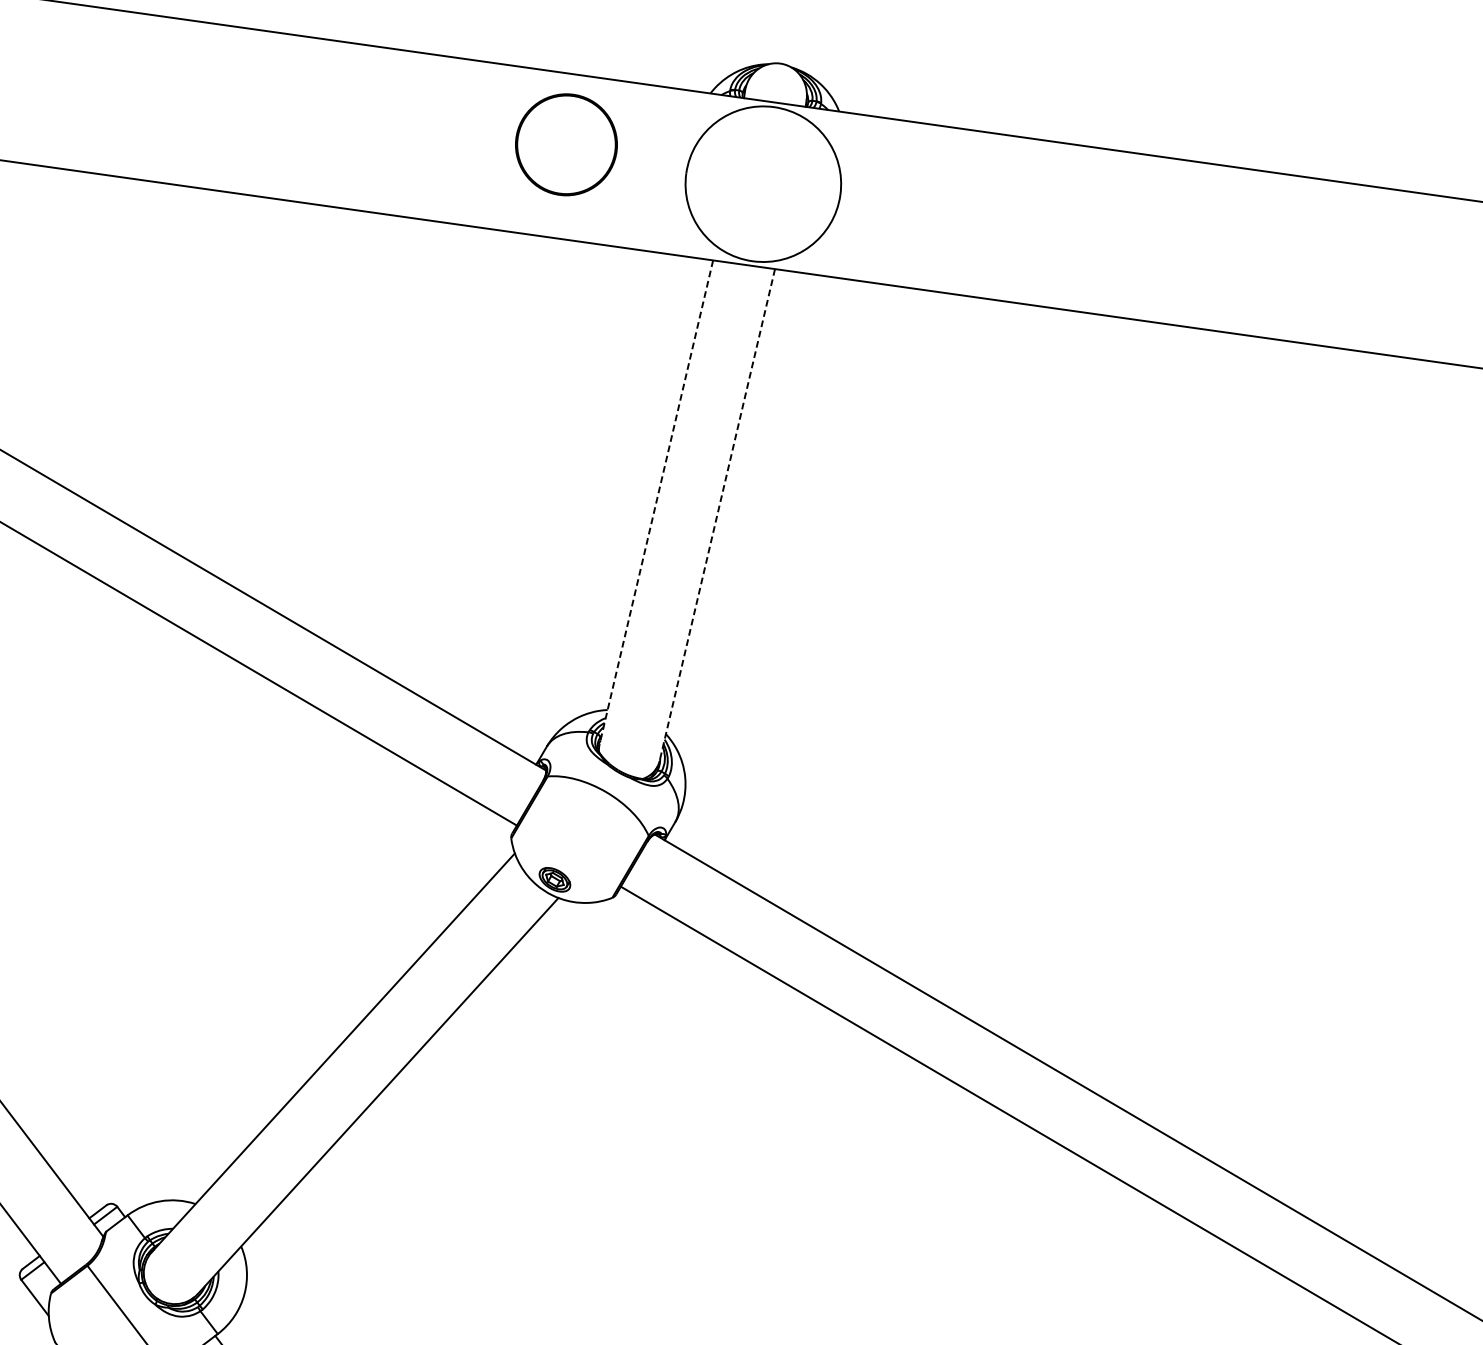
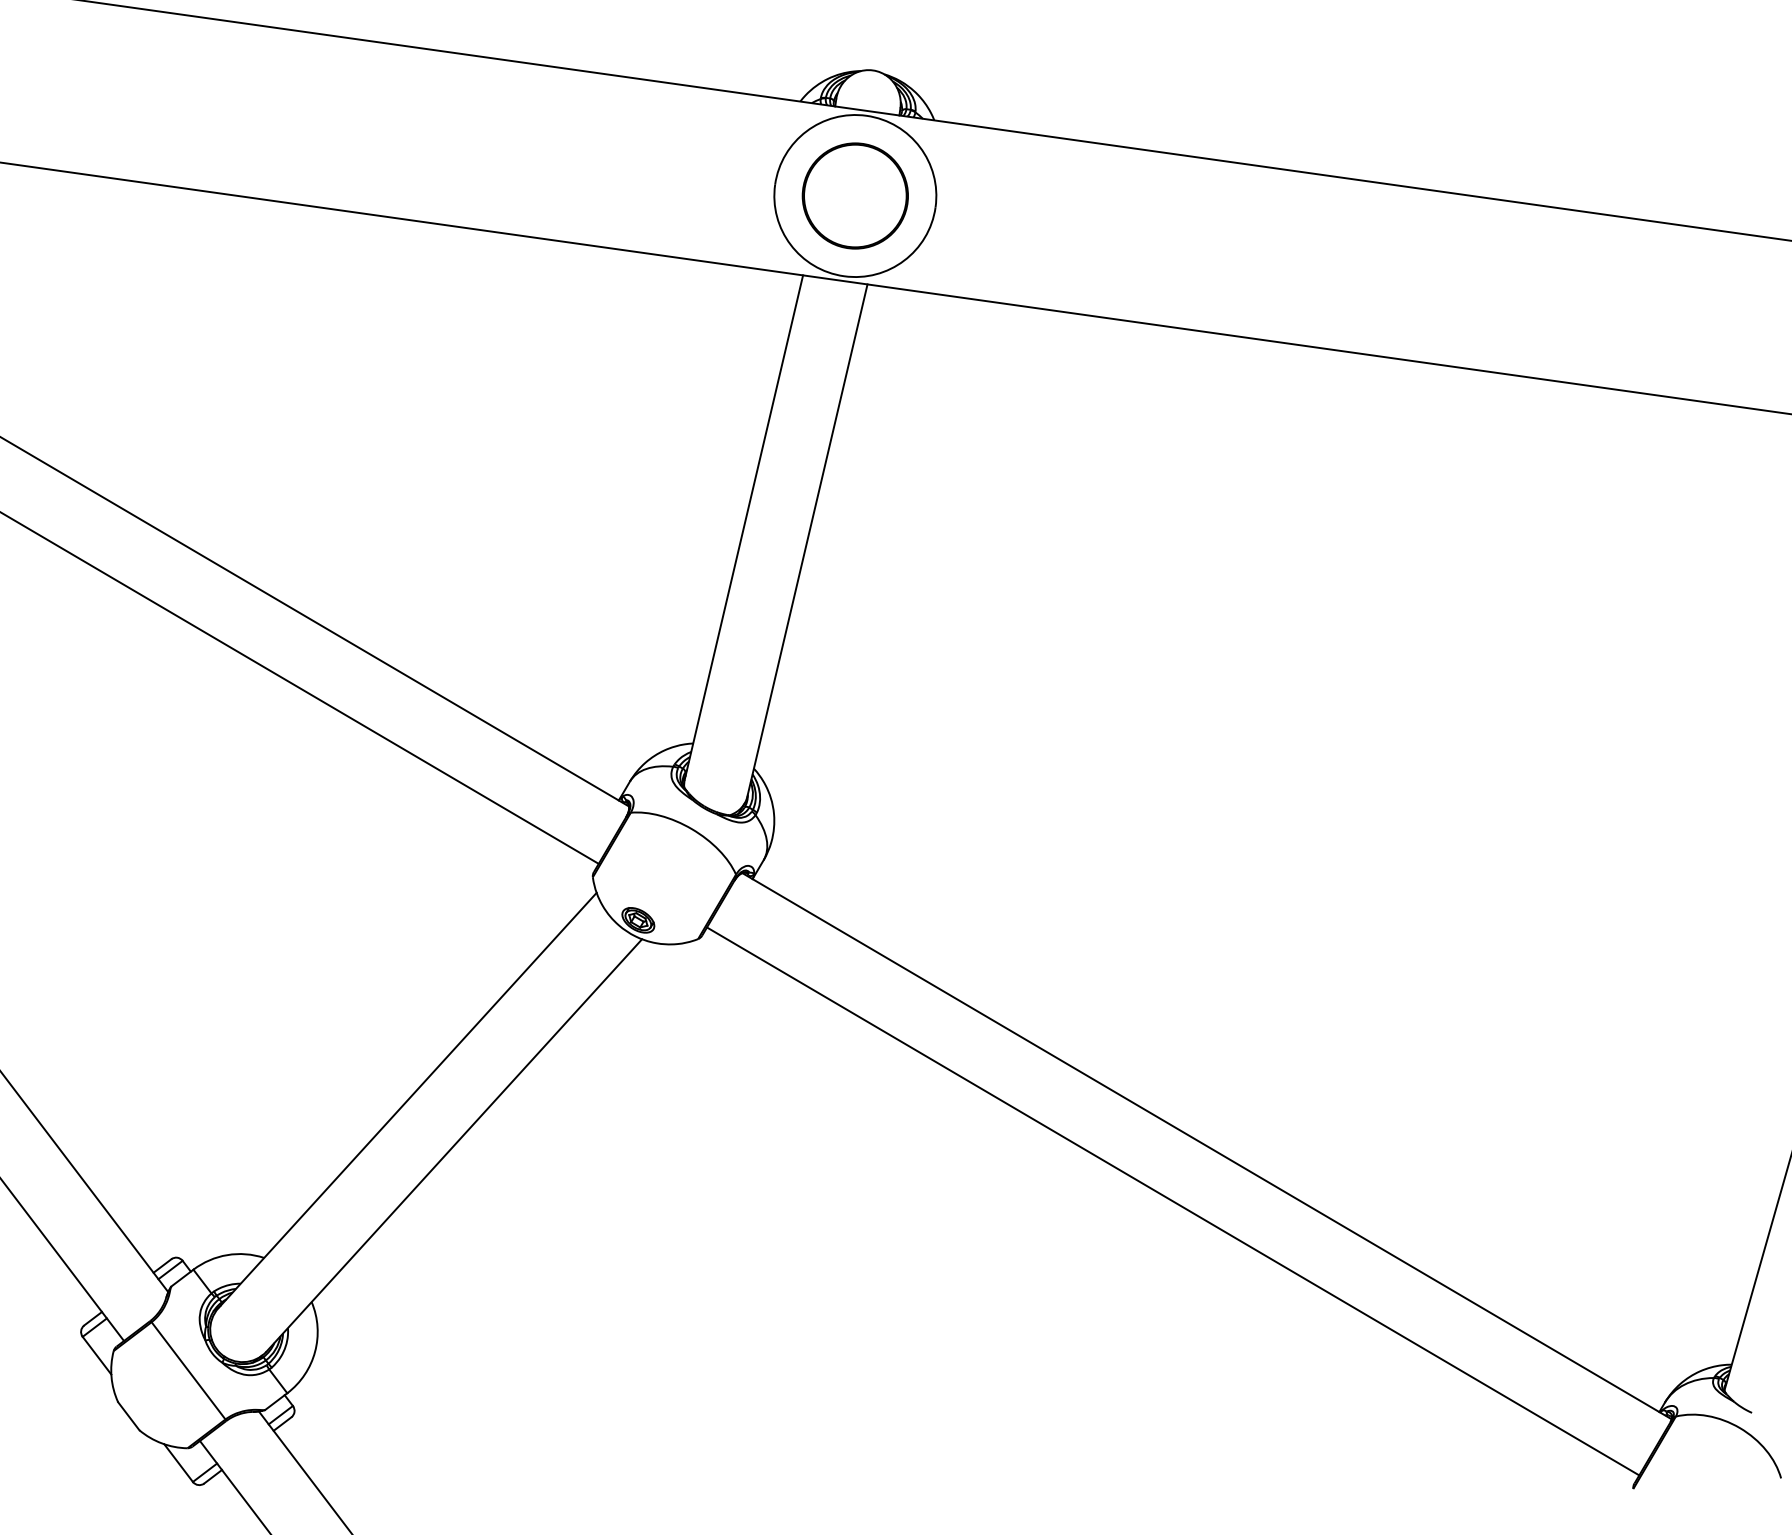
part: (565, 144) -> (854, 195), moved
line: (655, 502) -> (743, 527), dashed -> solid
line: (717, 515) -> (807, 541), dashed -> solid

